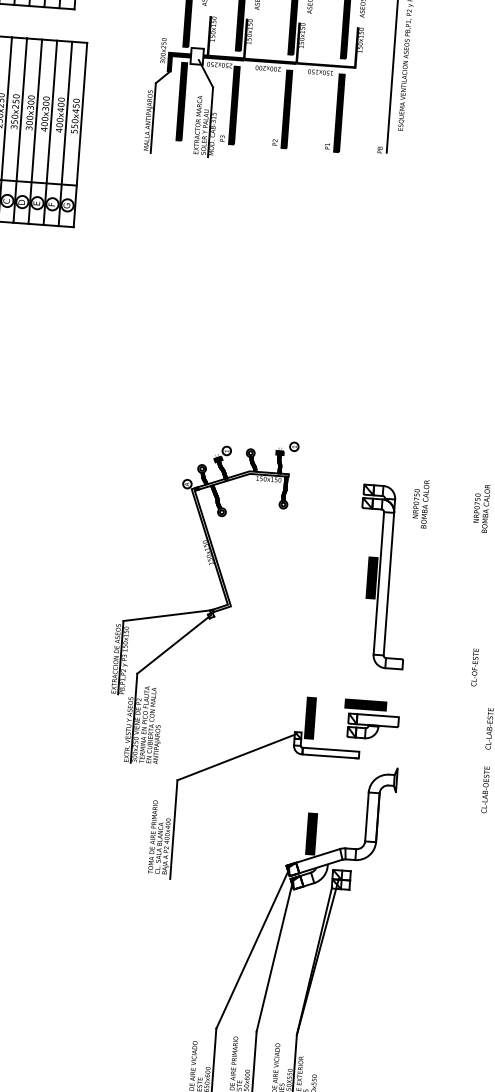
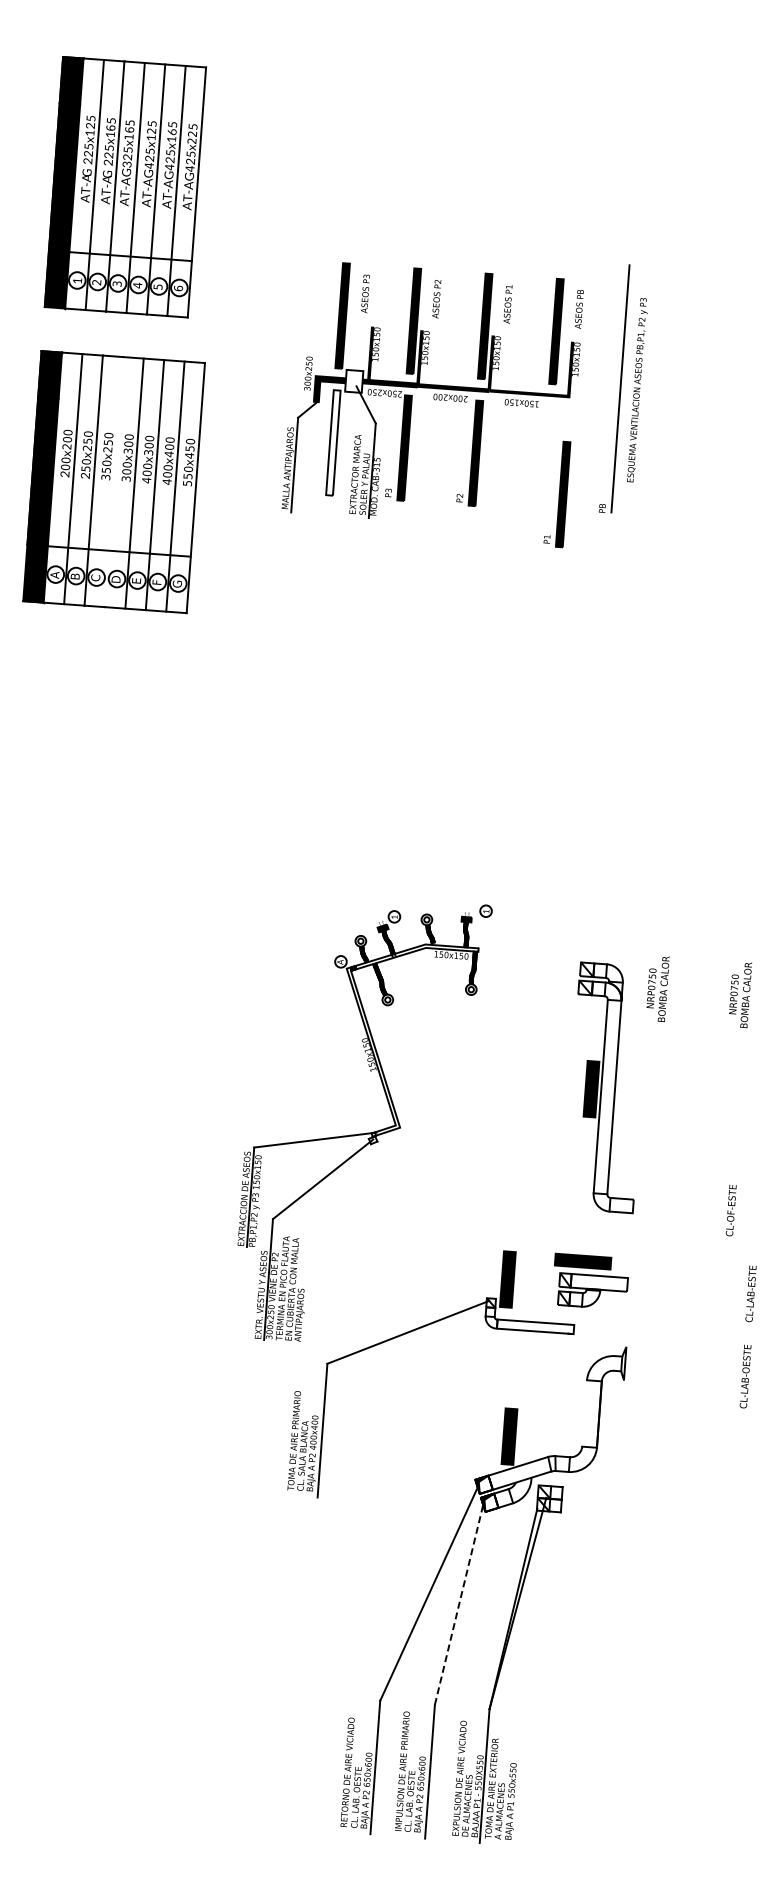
fill: (181, 101) -> (333, 442), removed
part: (335, 113) -> (557, 494), moved
line: (19, 130) -> (113, 482), removed
line: (366, 816) -> (584, 1413), removed
line: (274, 957) -> (459, 1604), solid -> dashed

